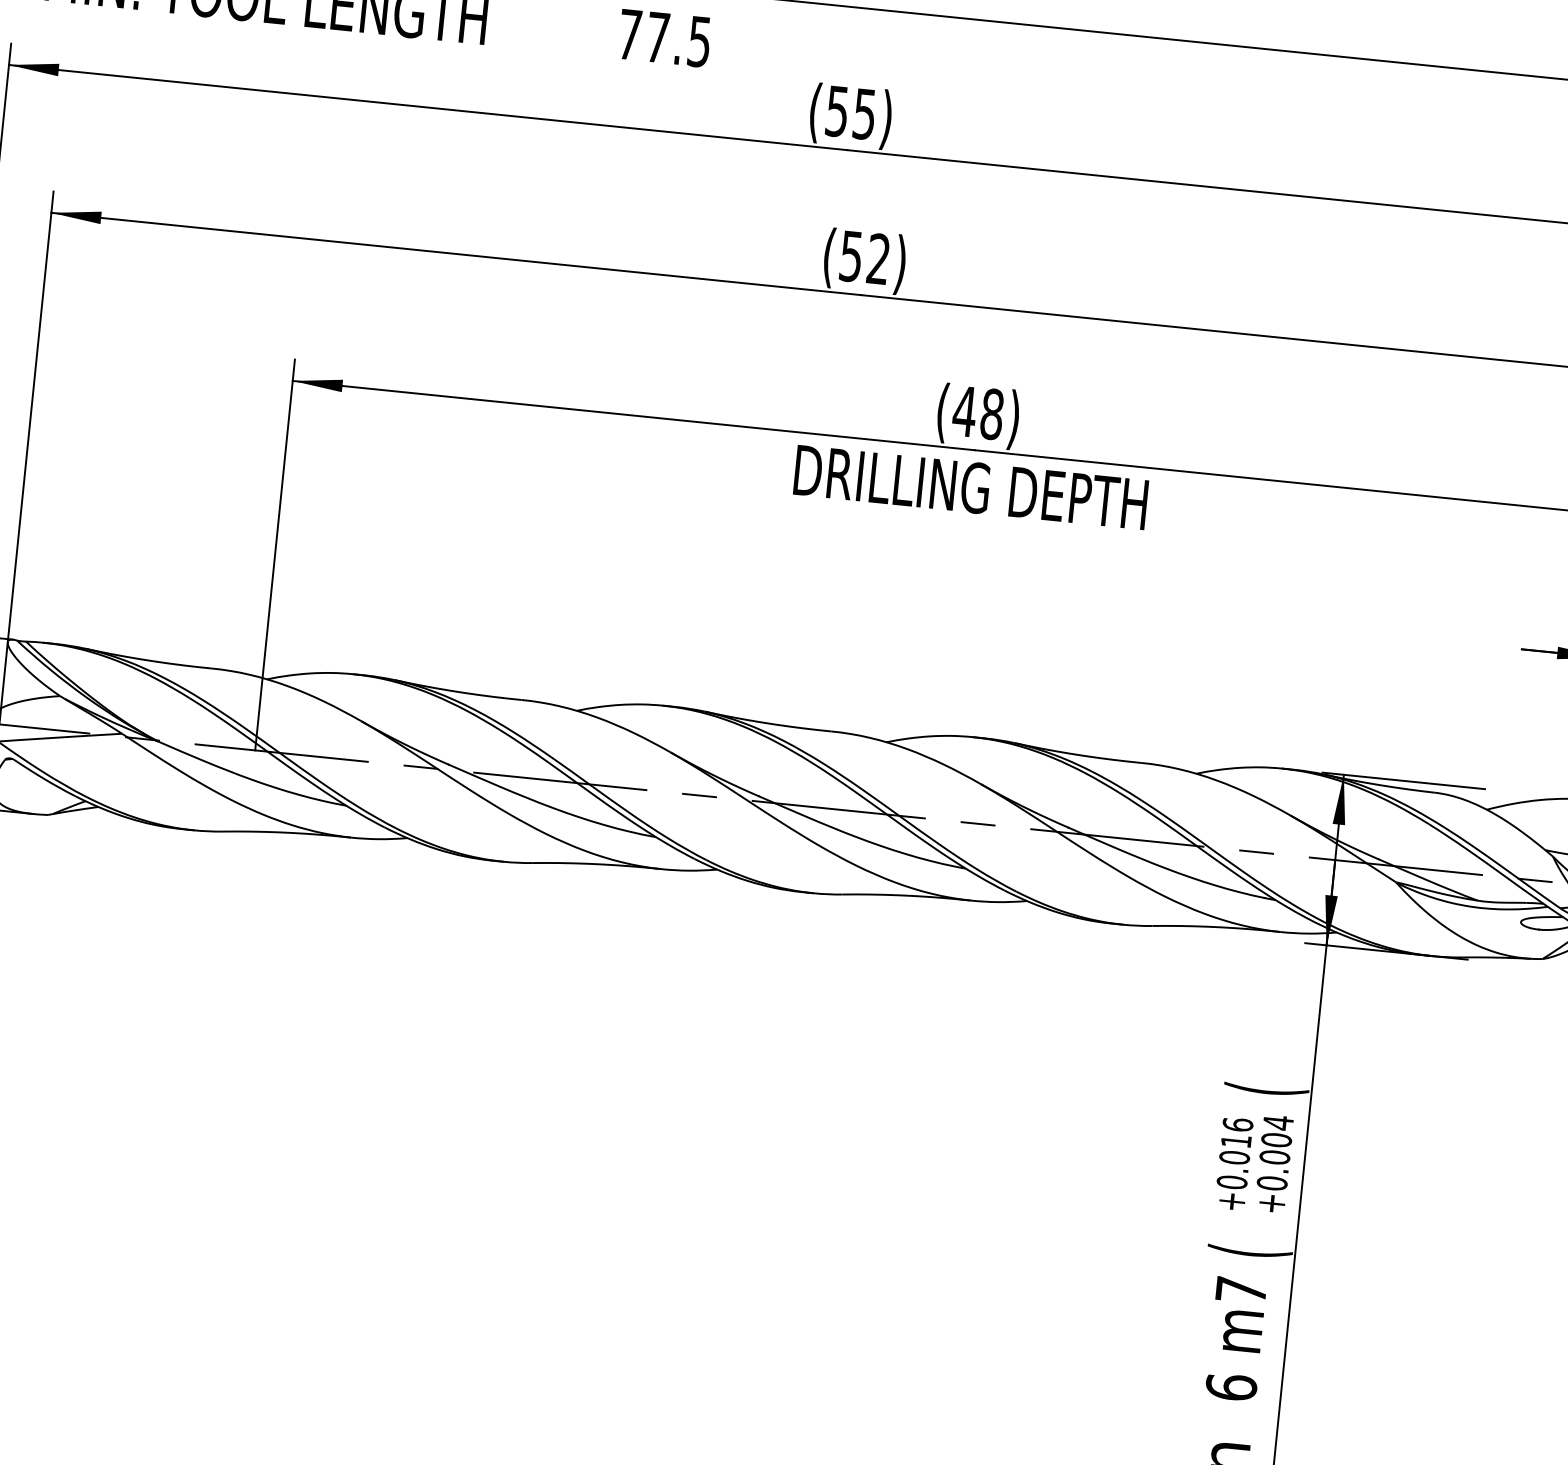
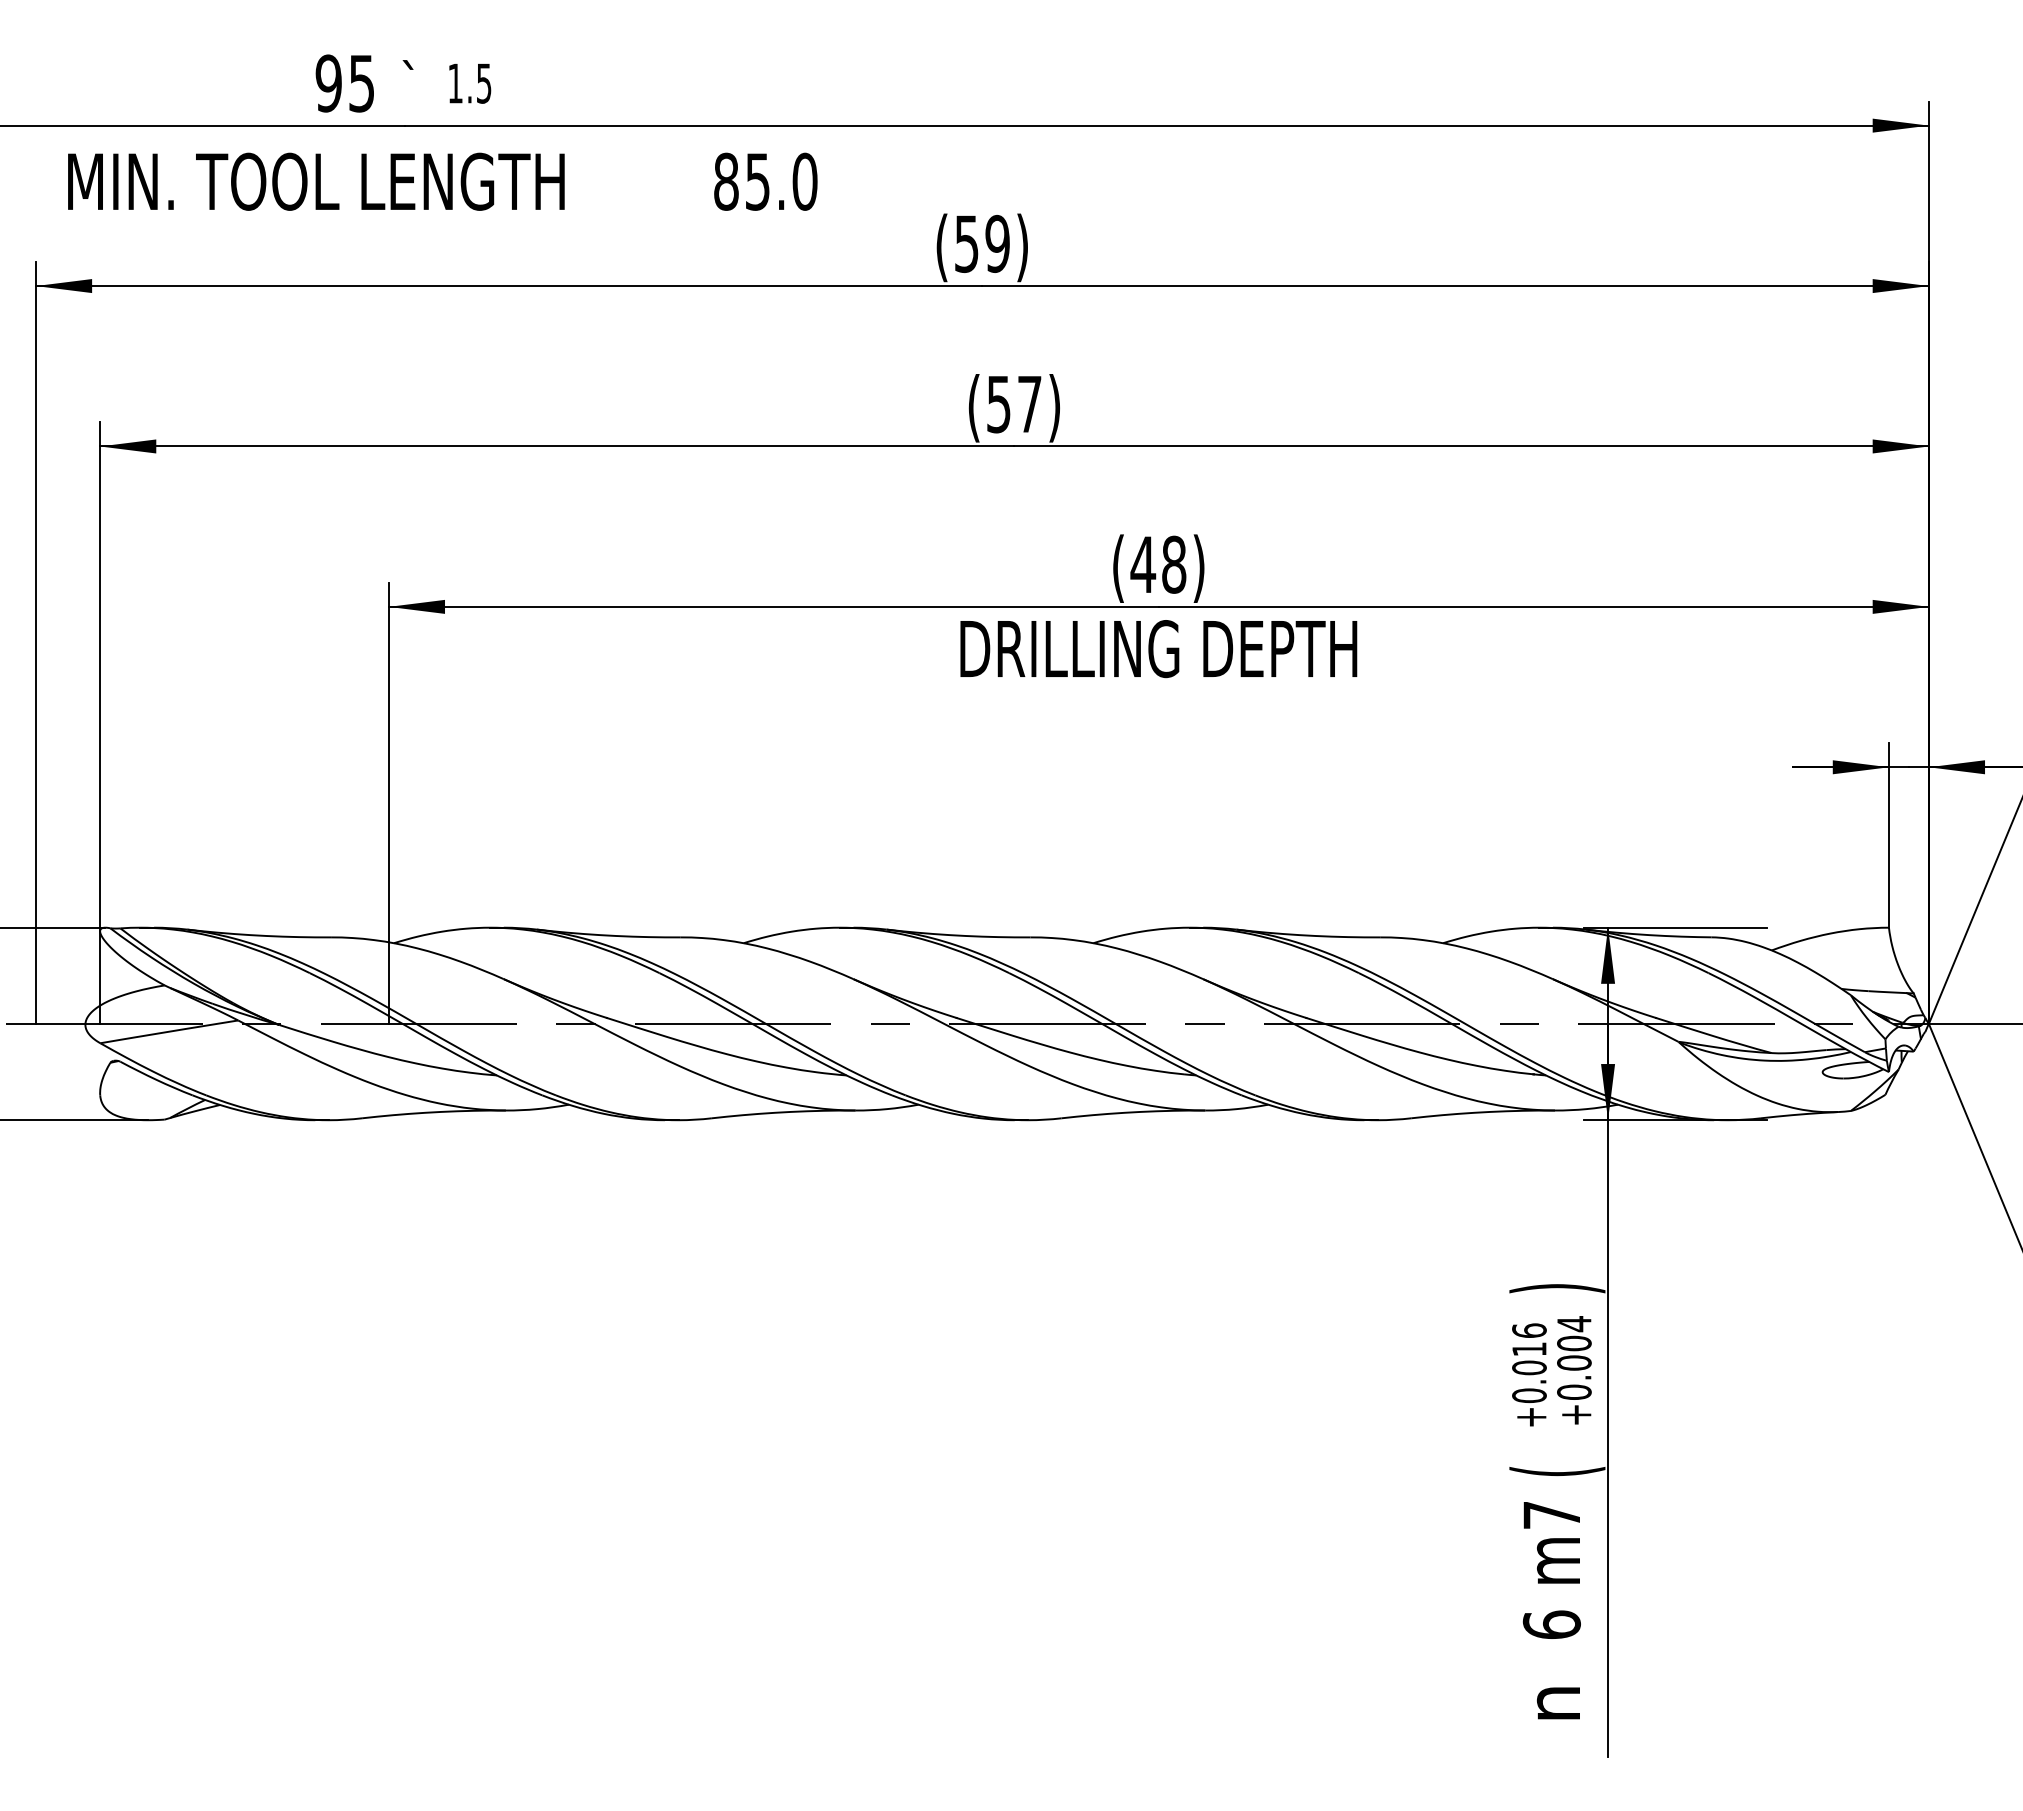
text: (664, 38) -> (765, 181), 77.5 -> 85.0
text: (864, 113) -> (997, 243), (55) -> (59)
text: (878, 258) -> (1029, 403), (52) -> (57)
text: (1266, 1089) -> (1557, 1288), ( -> )

